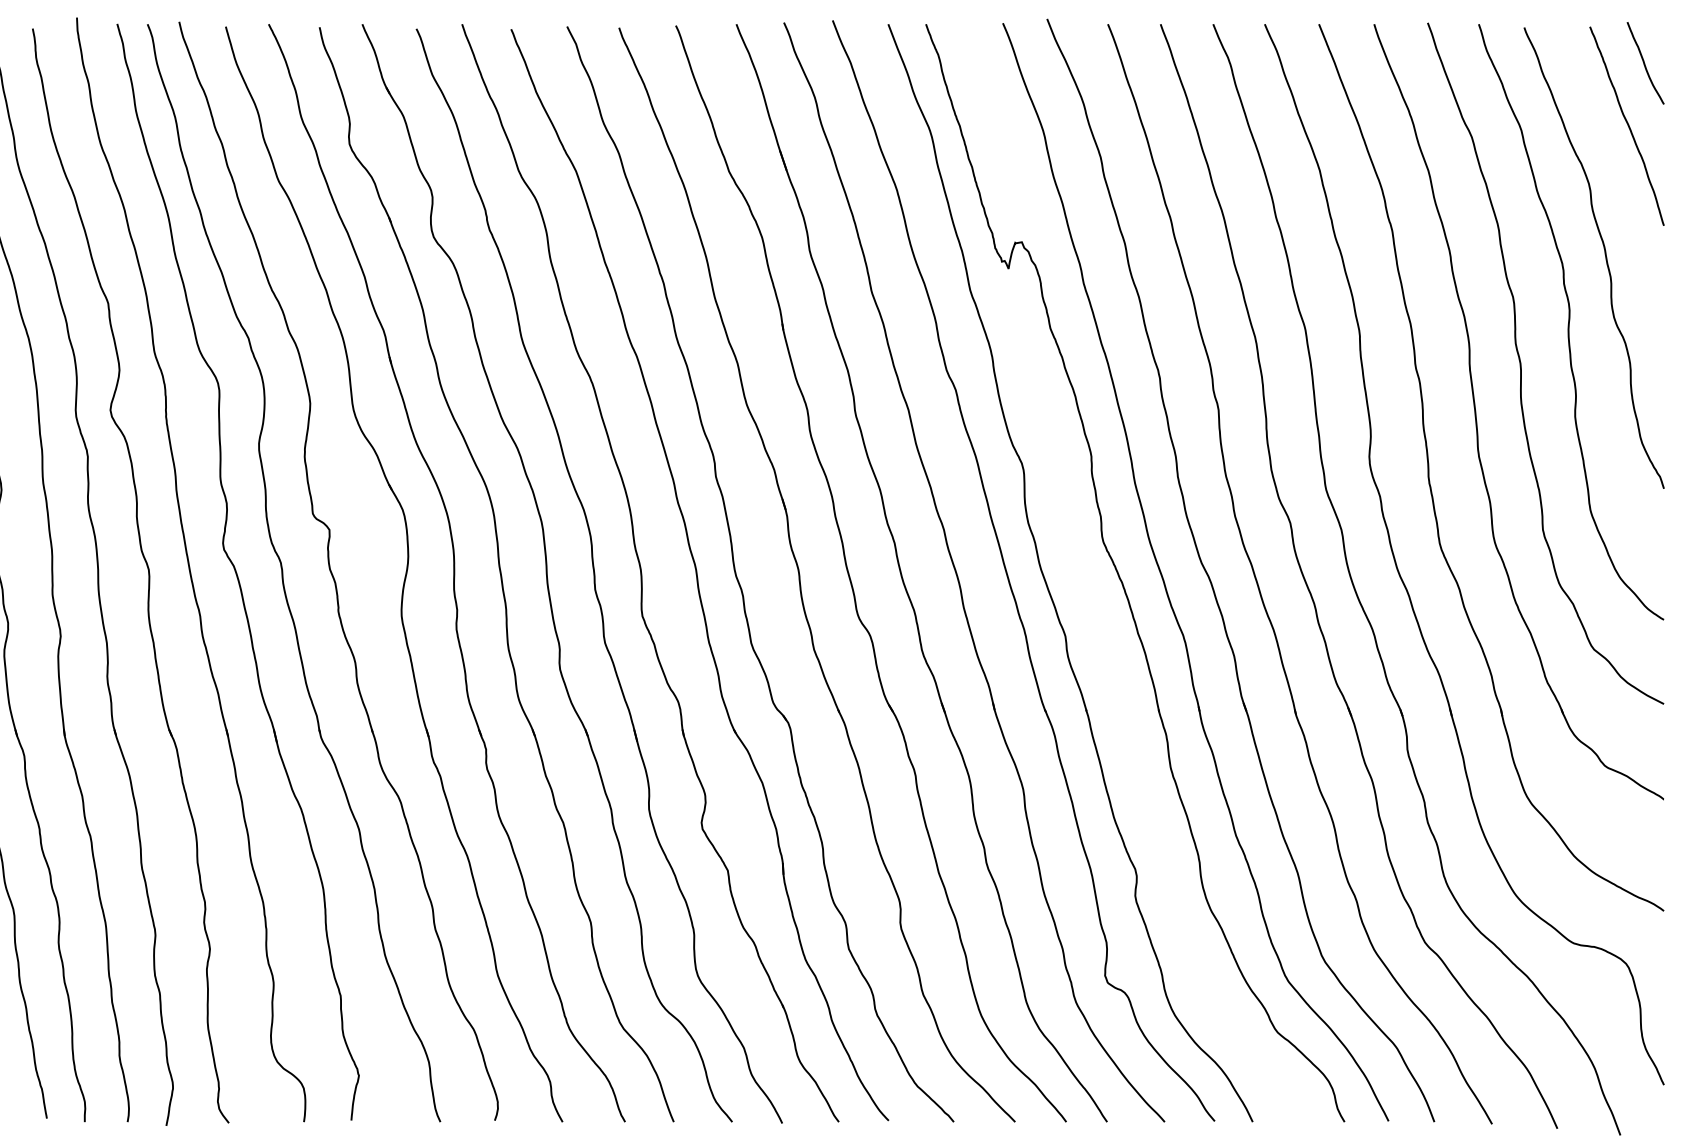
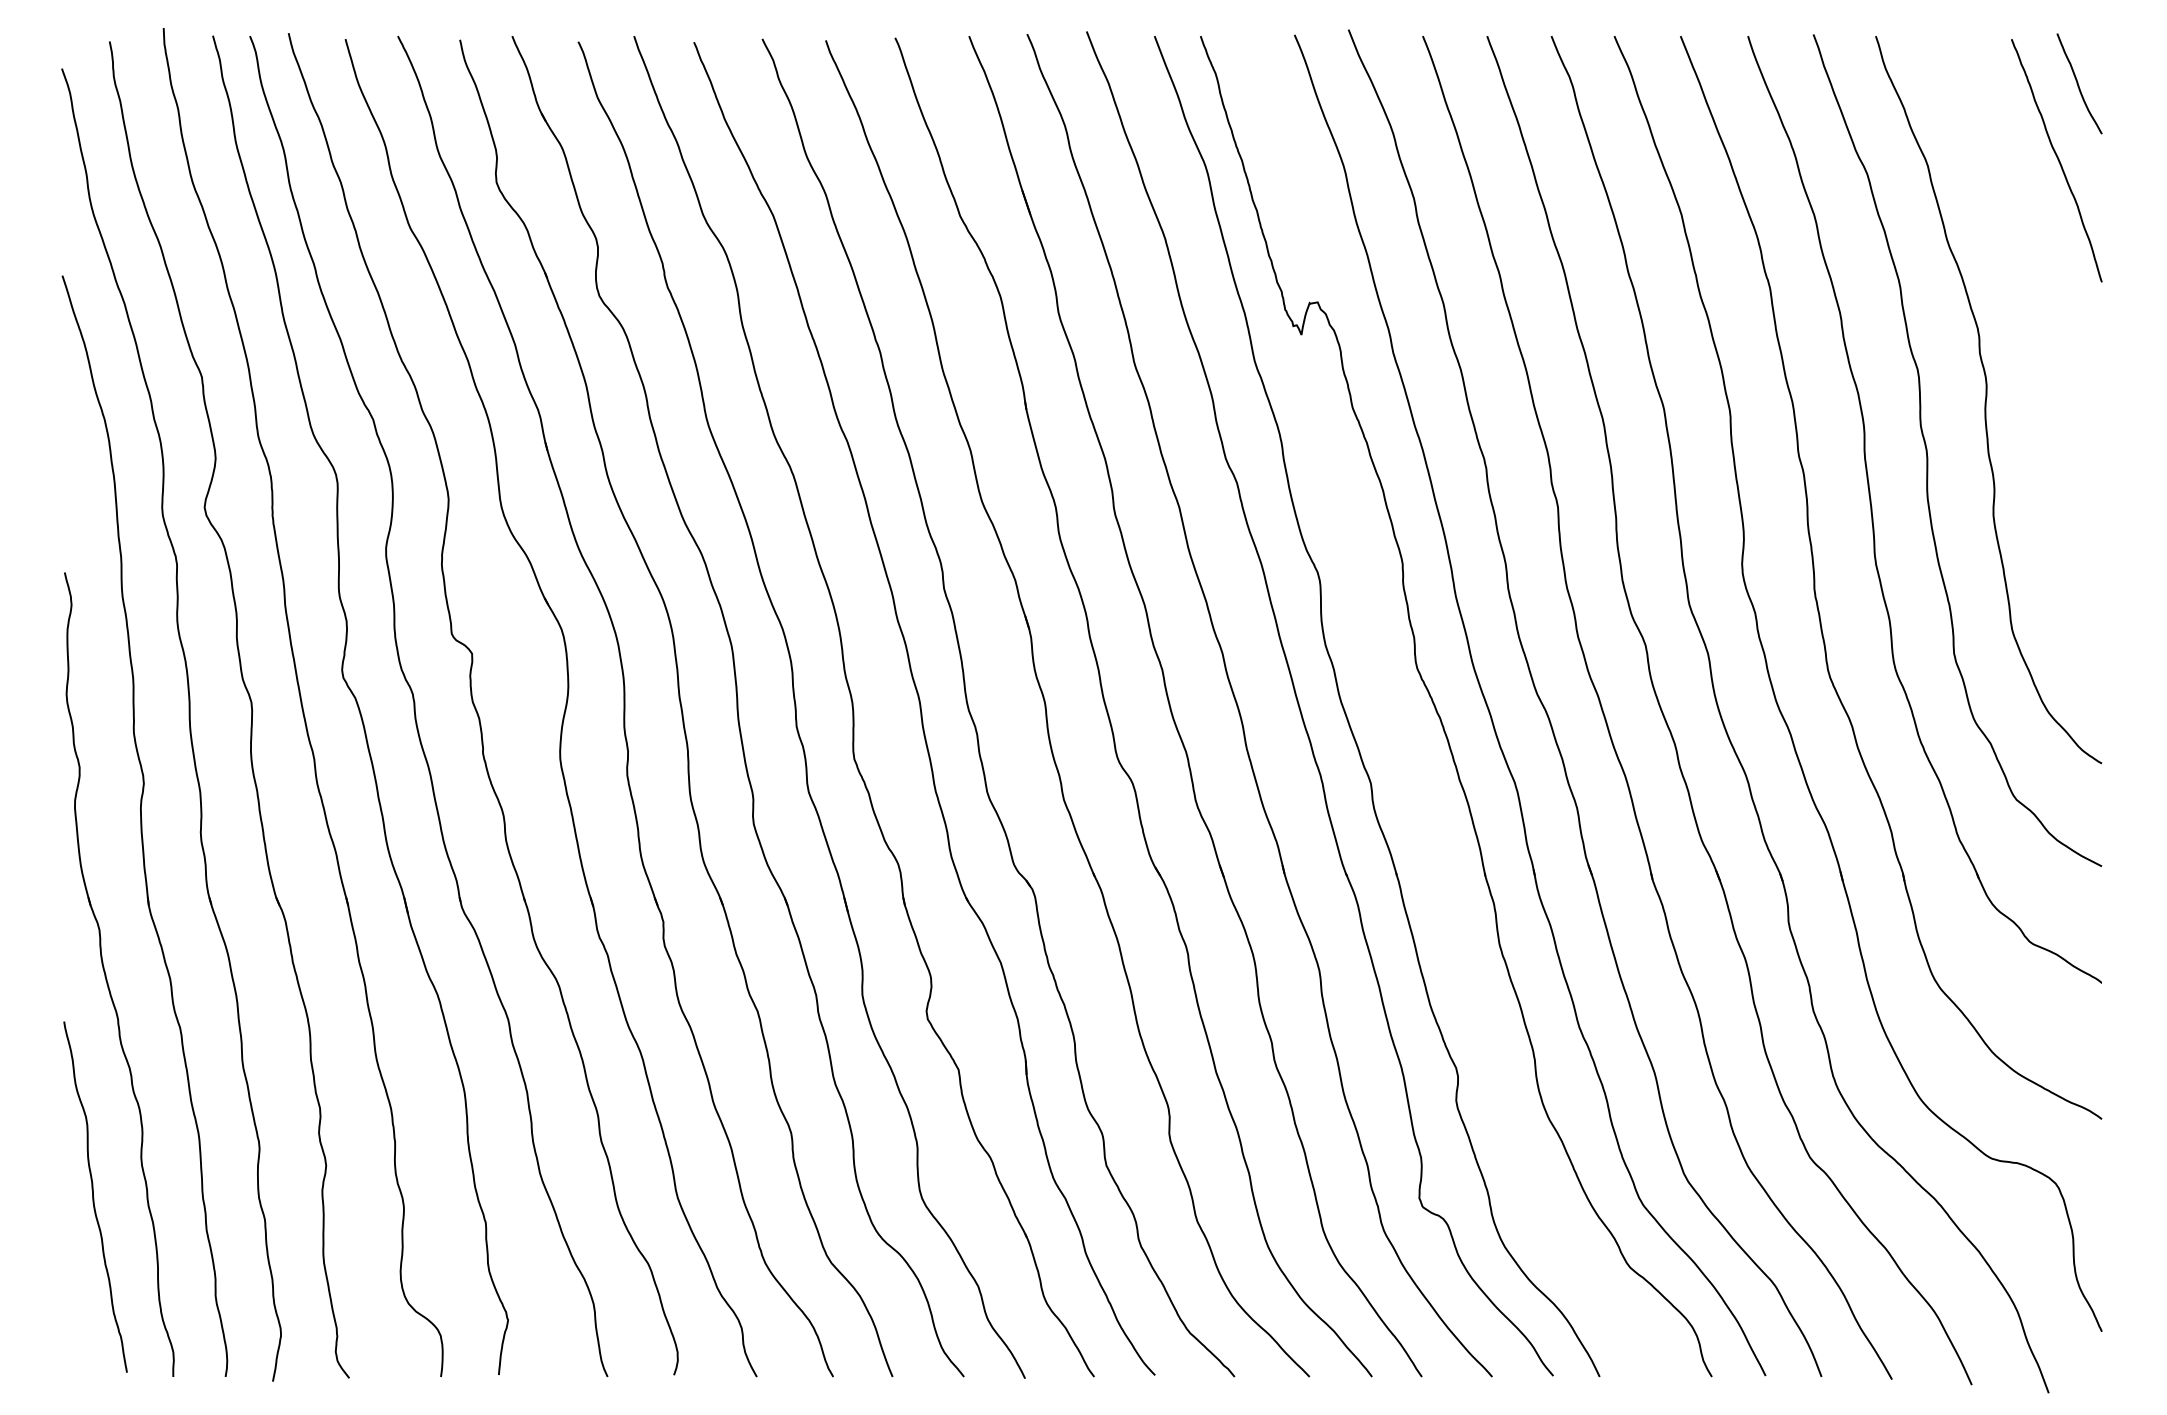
curve: (1604, 254) -> (2029, 317), removed

